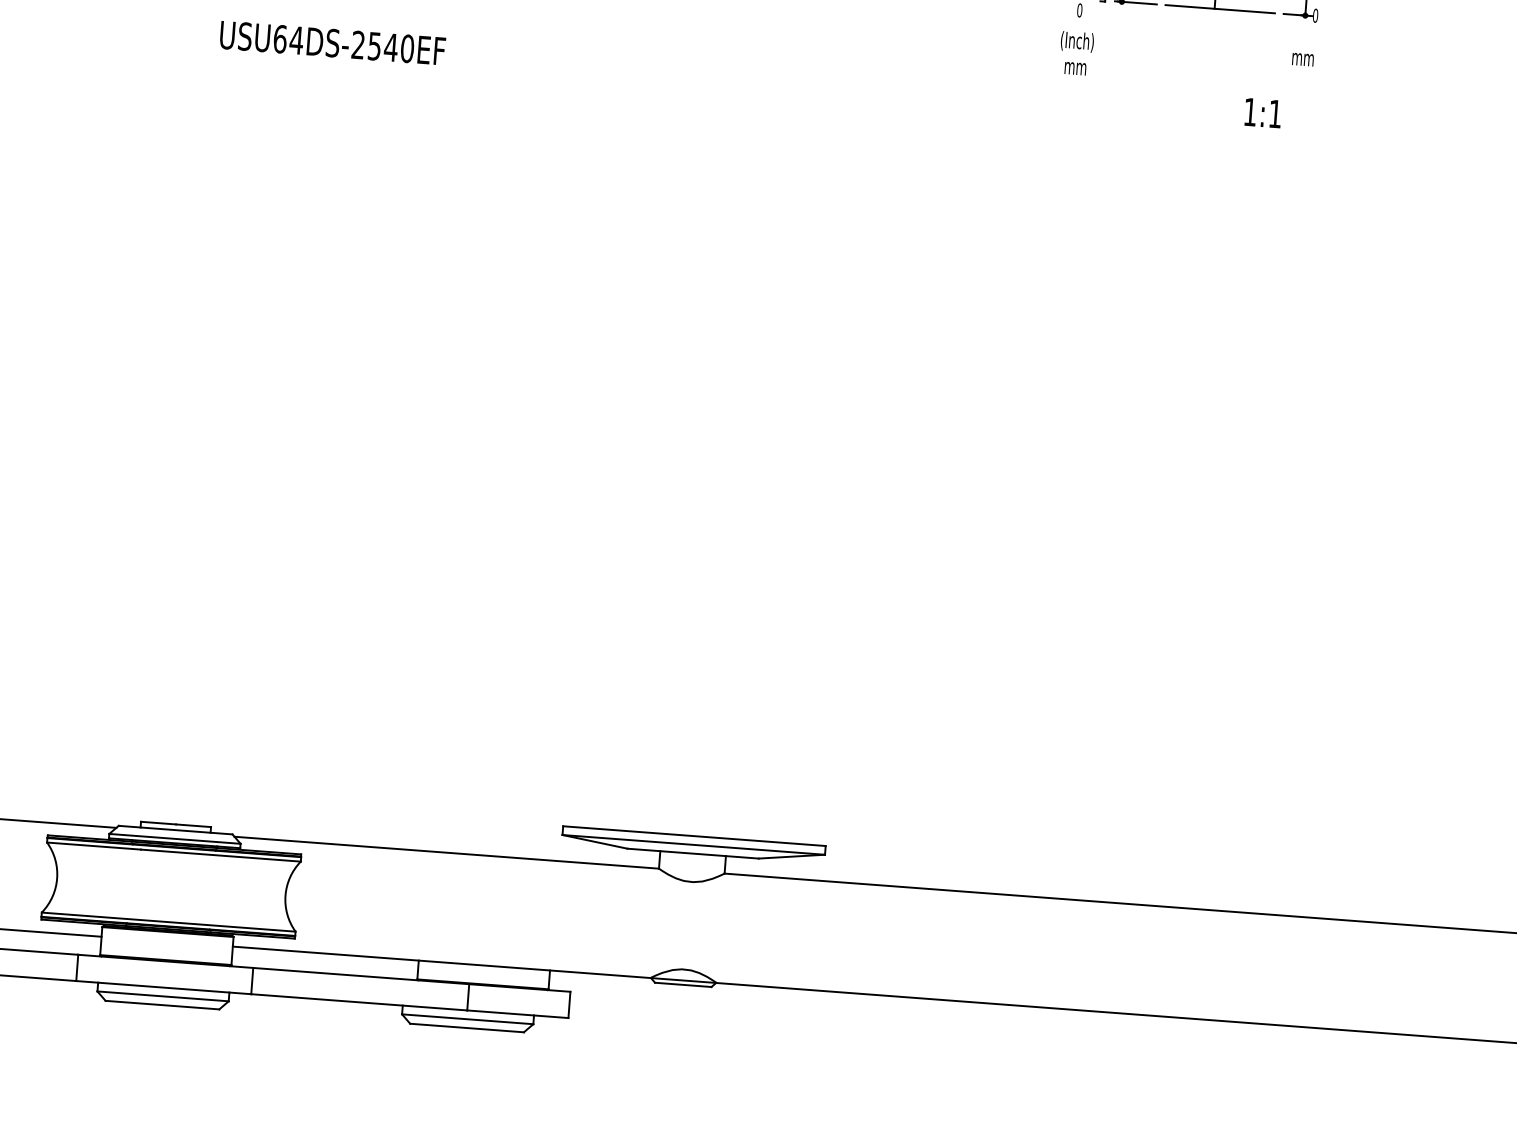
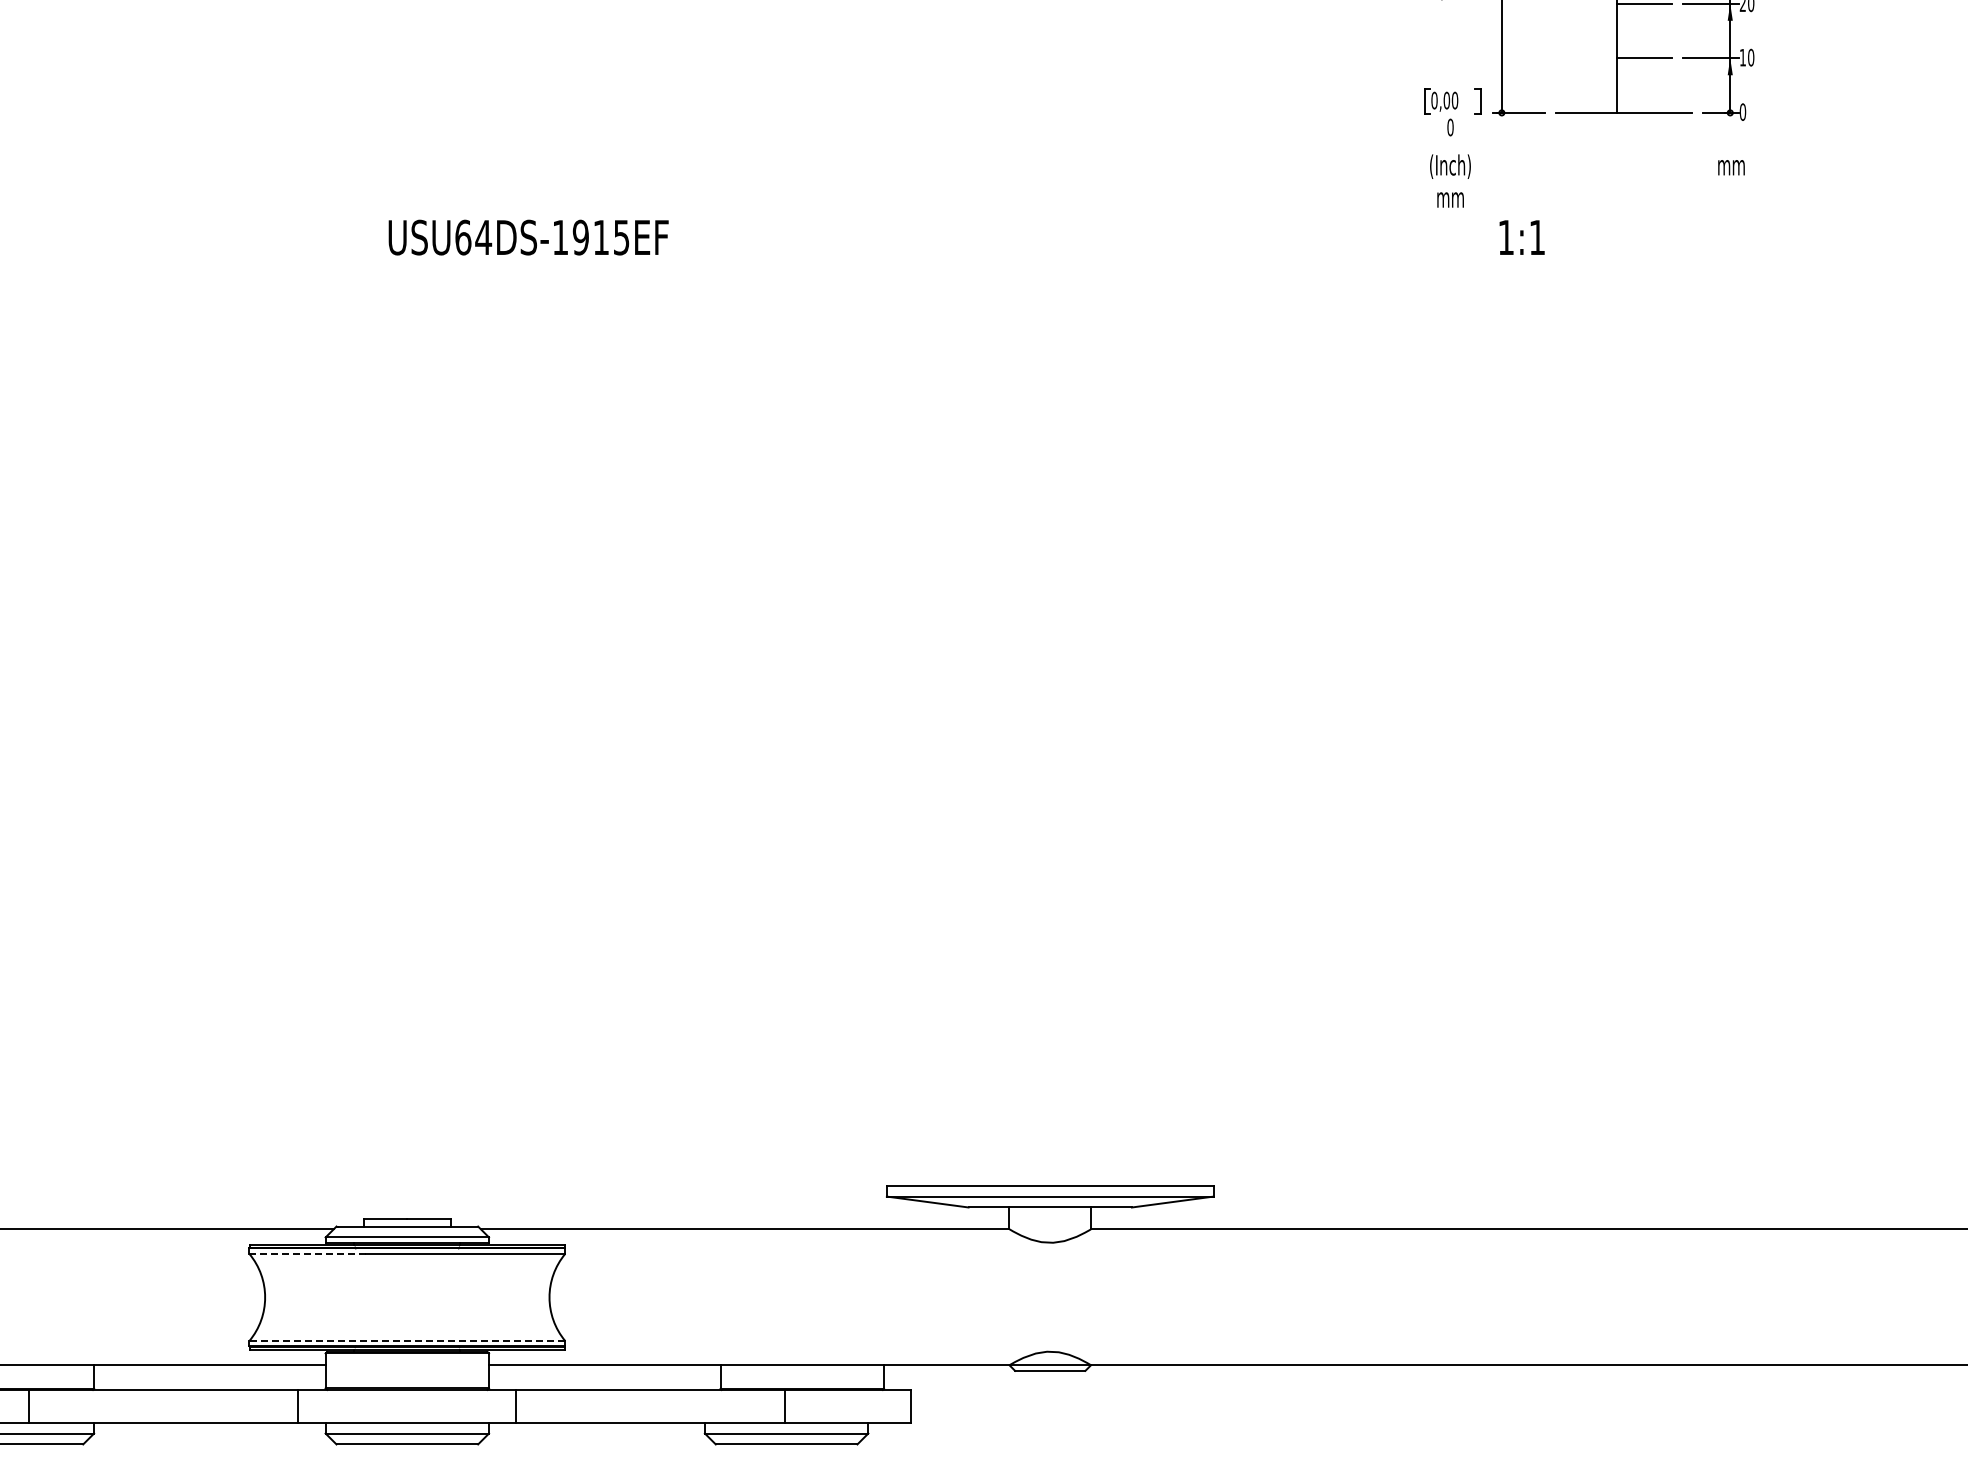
text: (382, 46) -> (590, 237), USU64DS-2540EF -> USU64DS-1915EF
text: (1262, 113) -> (1521, 237), moved
line: (94, 845) -> (308, 1253), solid -> dashed
line: (168, 922) -> (407, 1341), solid -> dashed

